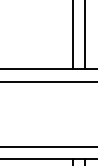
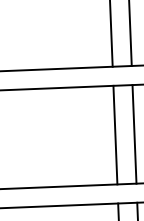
line: (72, 113) -> (115, 134), added
line: (85, 113) -> (134, 133), added

